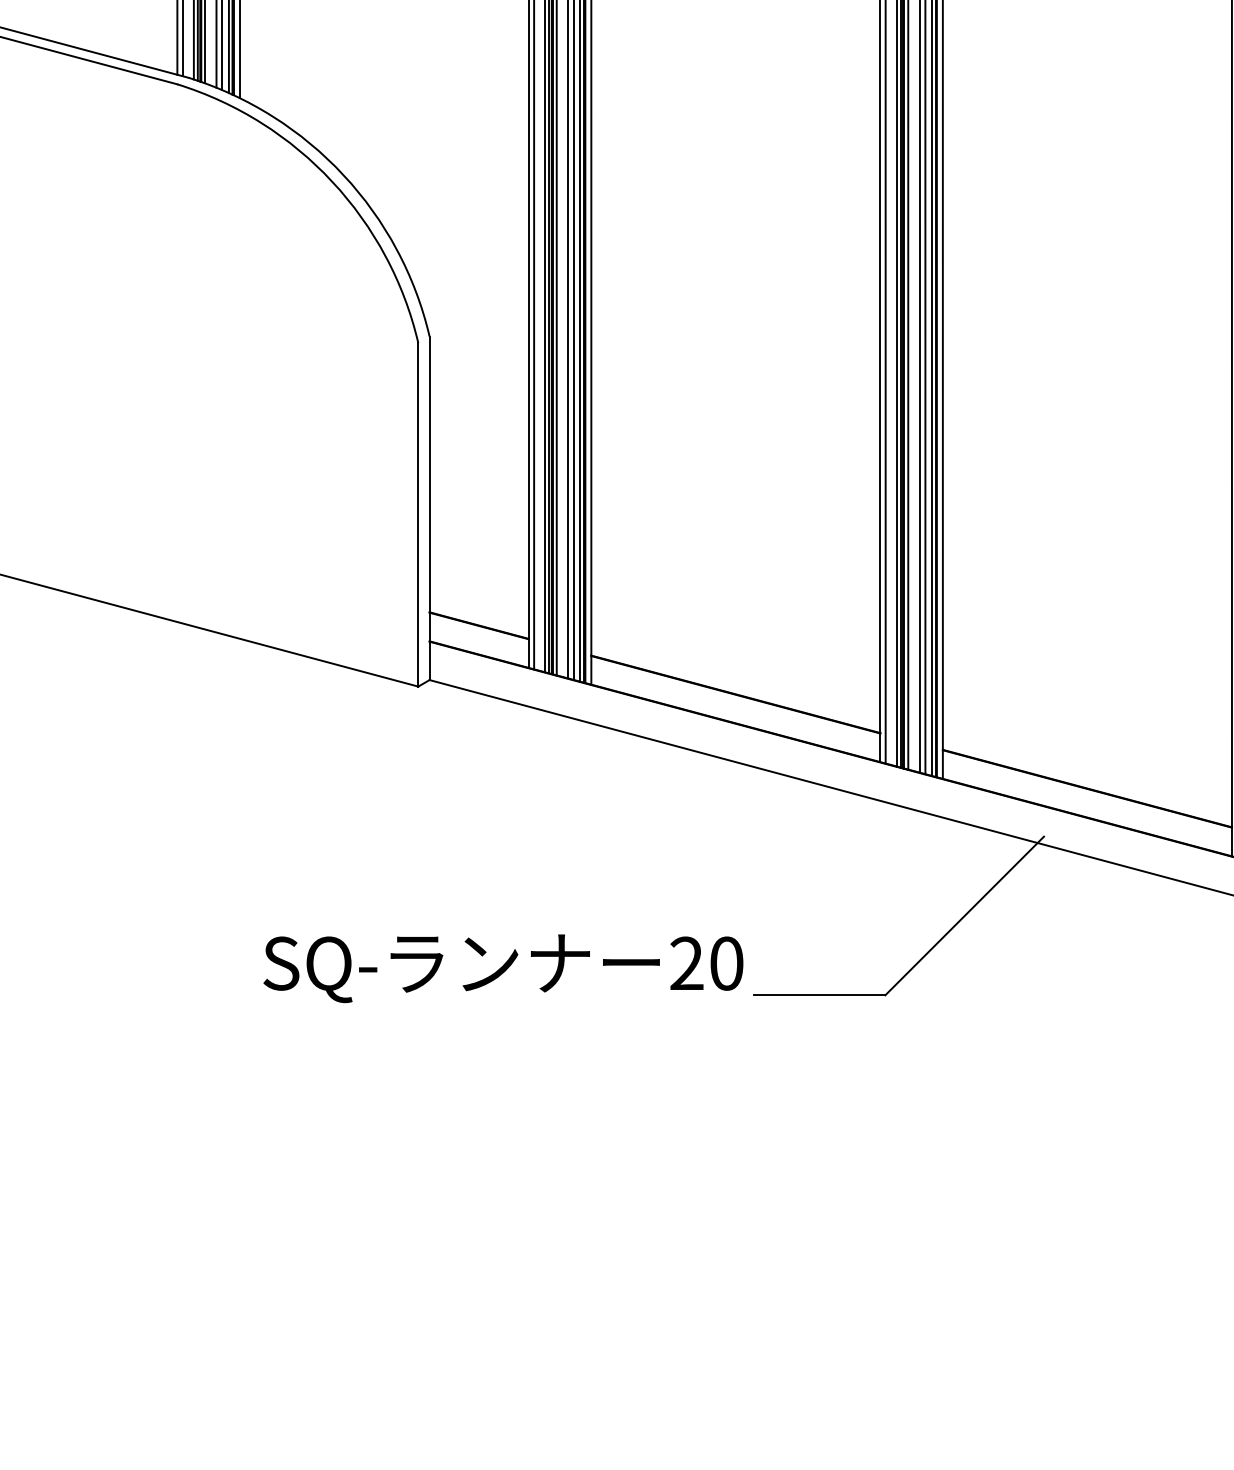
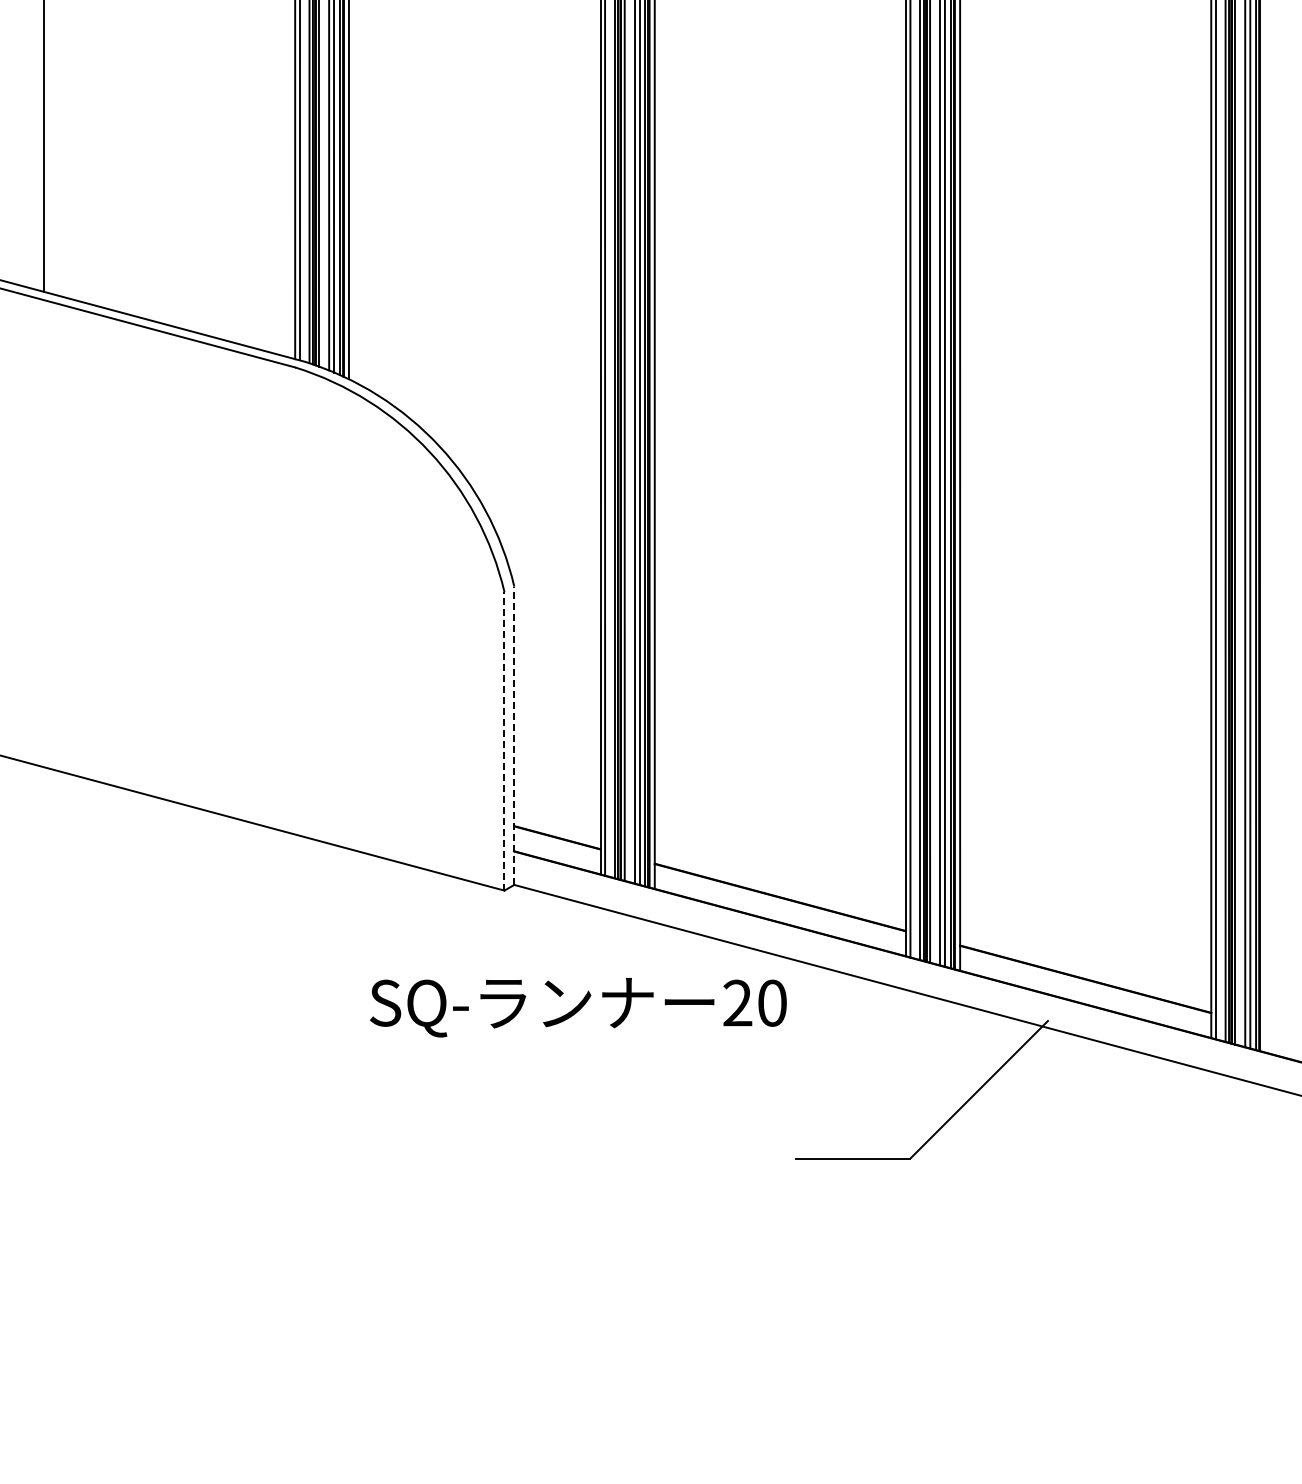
line: (429, 508) -> (514, 735), solid -> dashed
line: (418, 513) -> (504, 740), solid -> dashed
text: (503, 968) -> (578, 1007), moved

